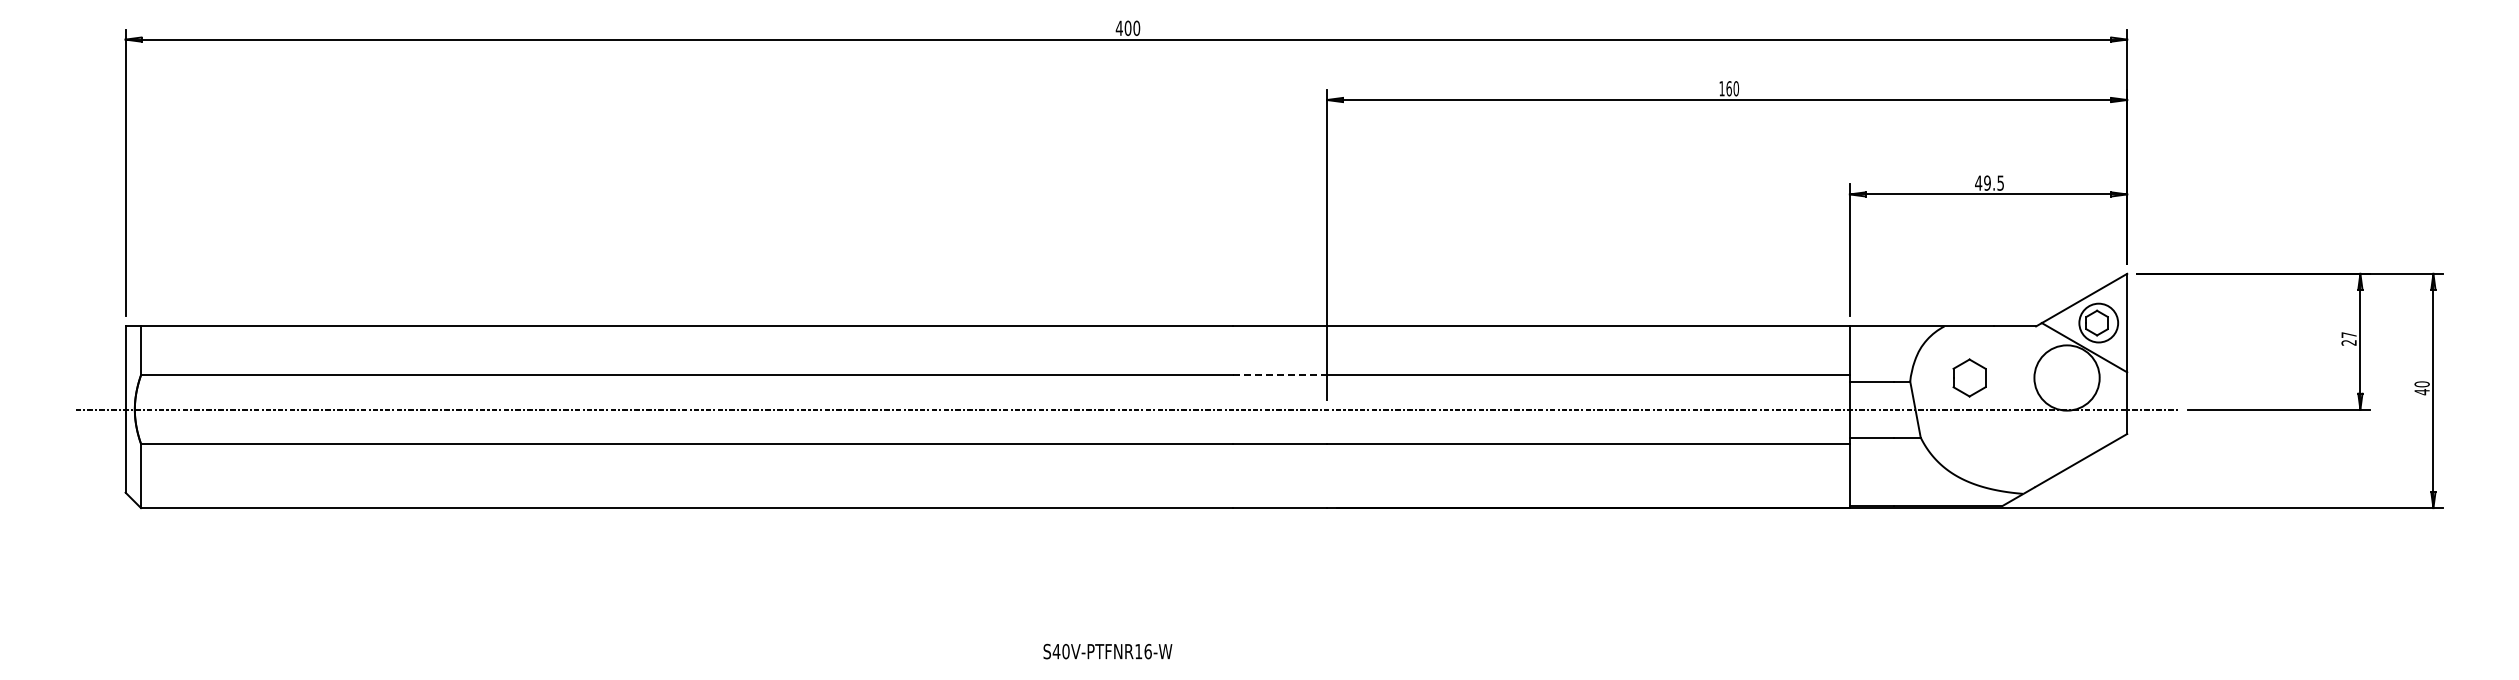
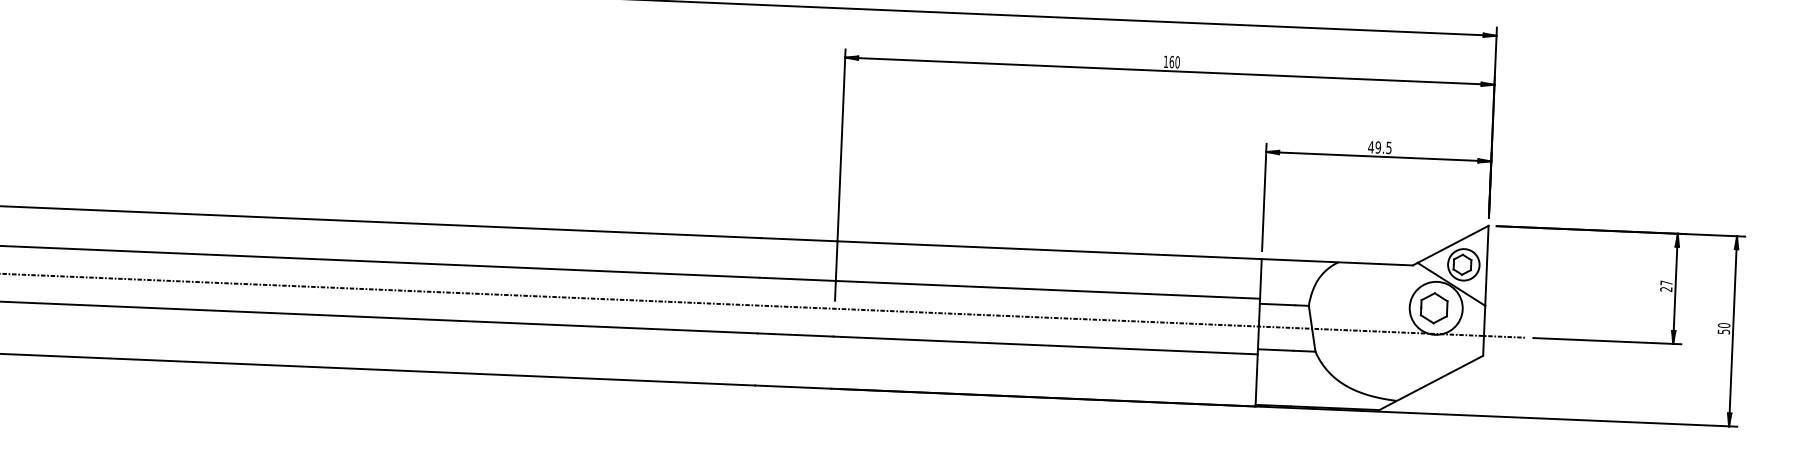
line: (1280, 375) -> (798, 279), dashed -> solid
part: (1969, 377) -> (1434, 307), moved
text: (2421, 392) -> (1723, 332), 40 -> 50

